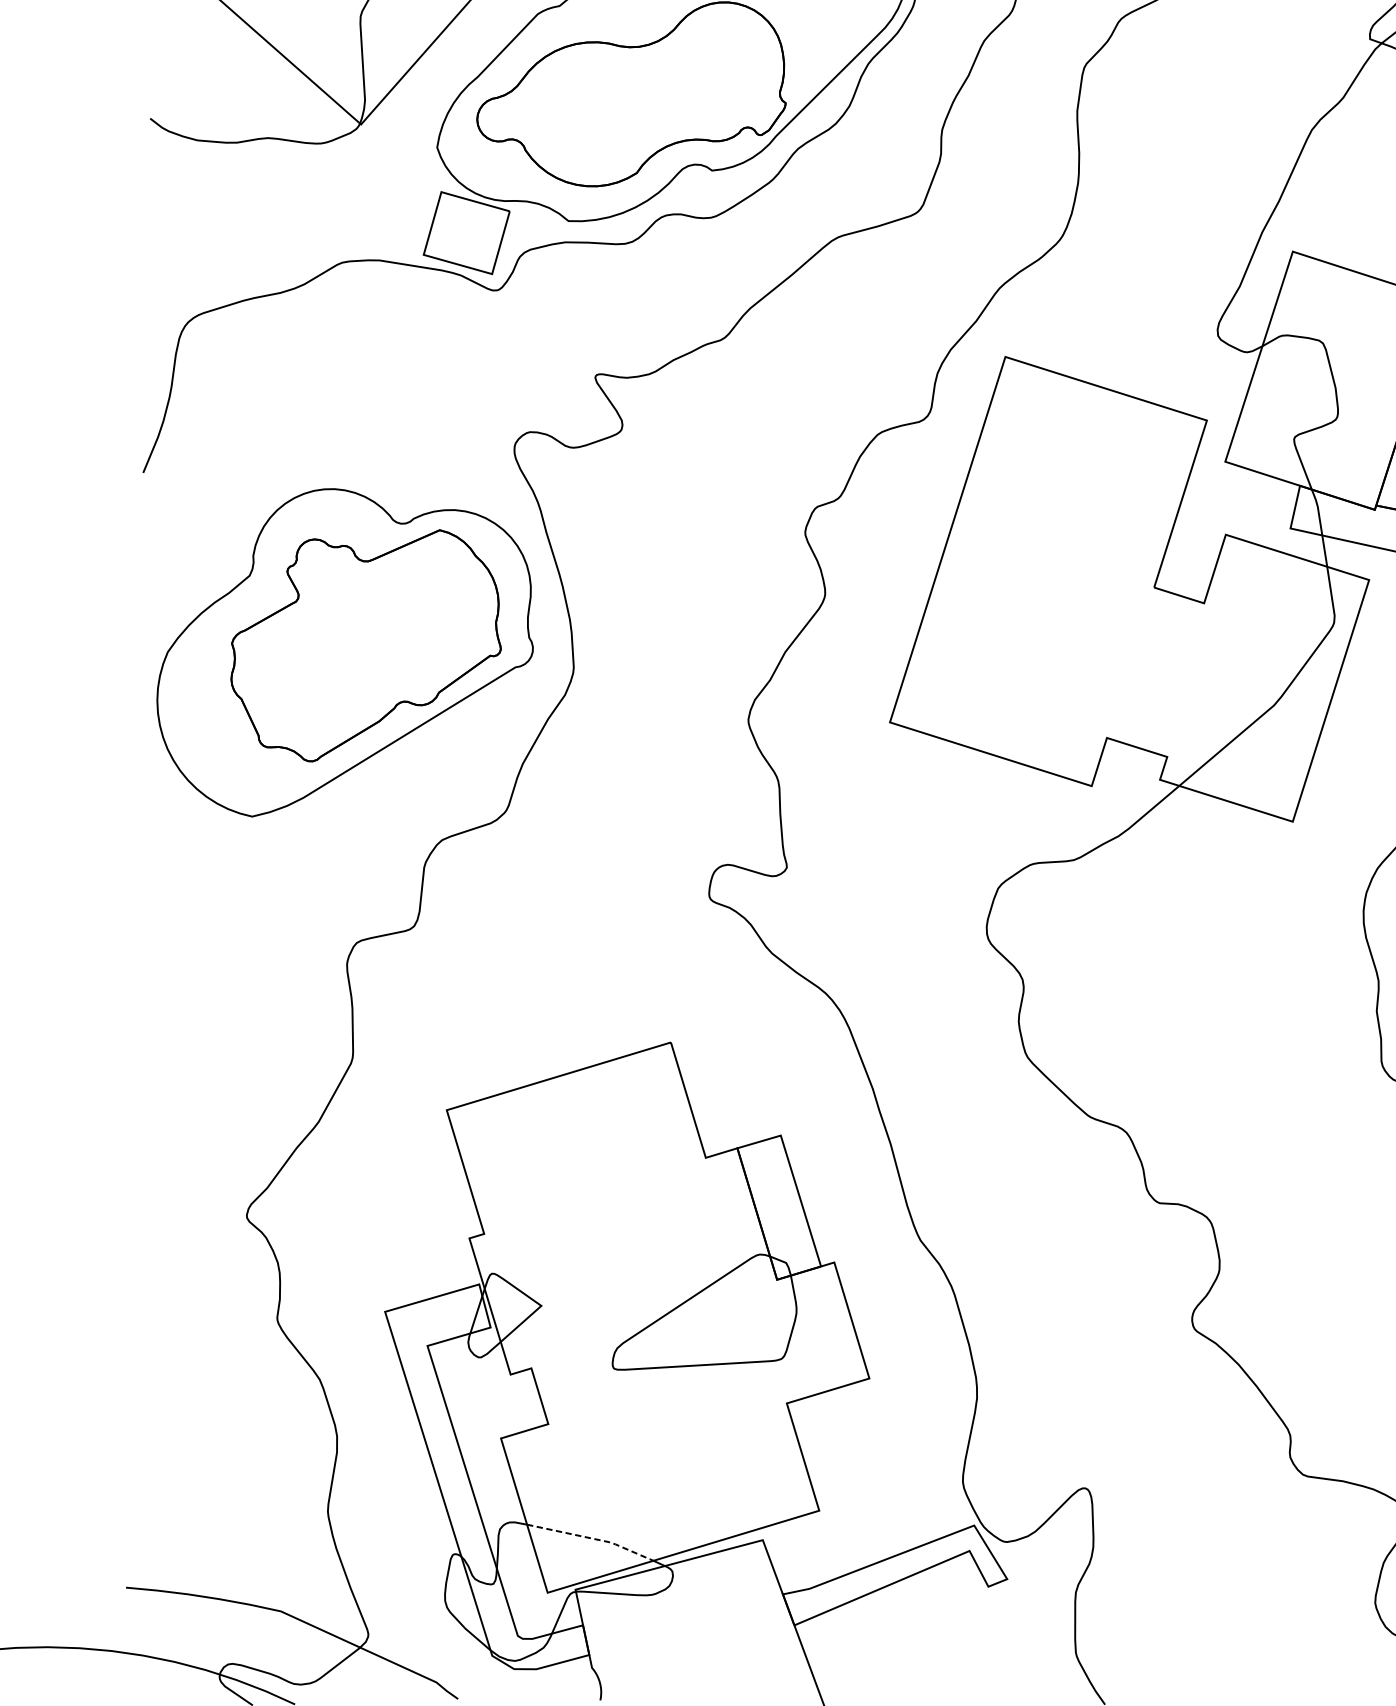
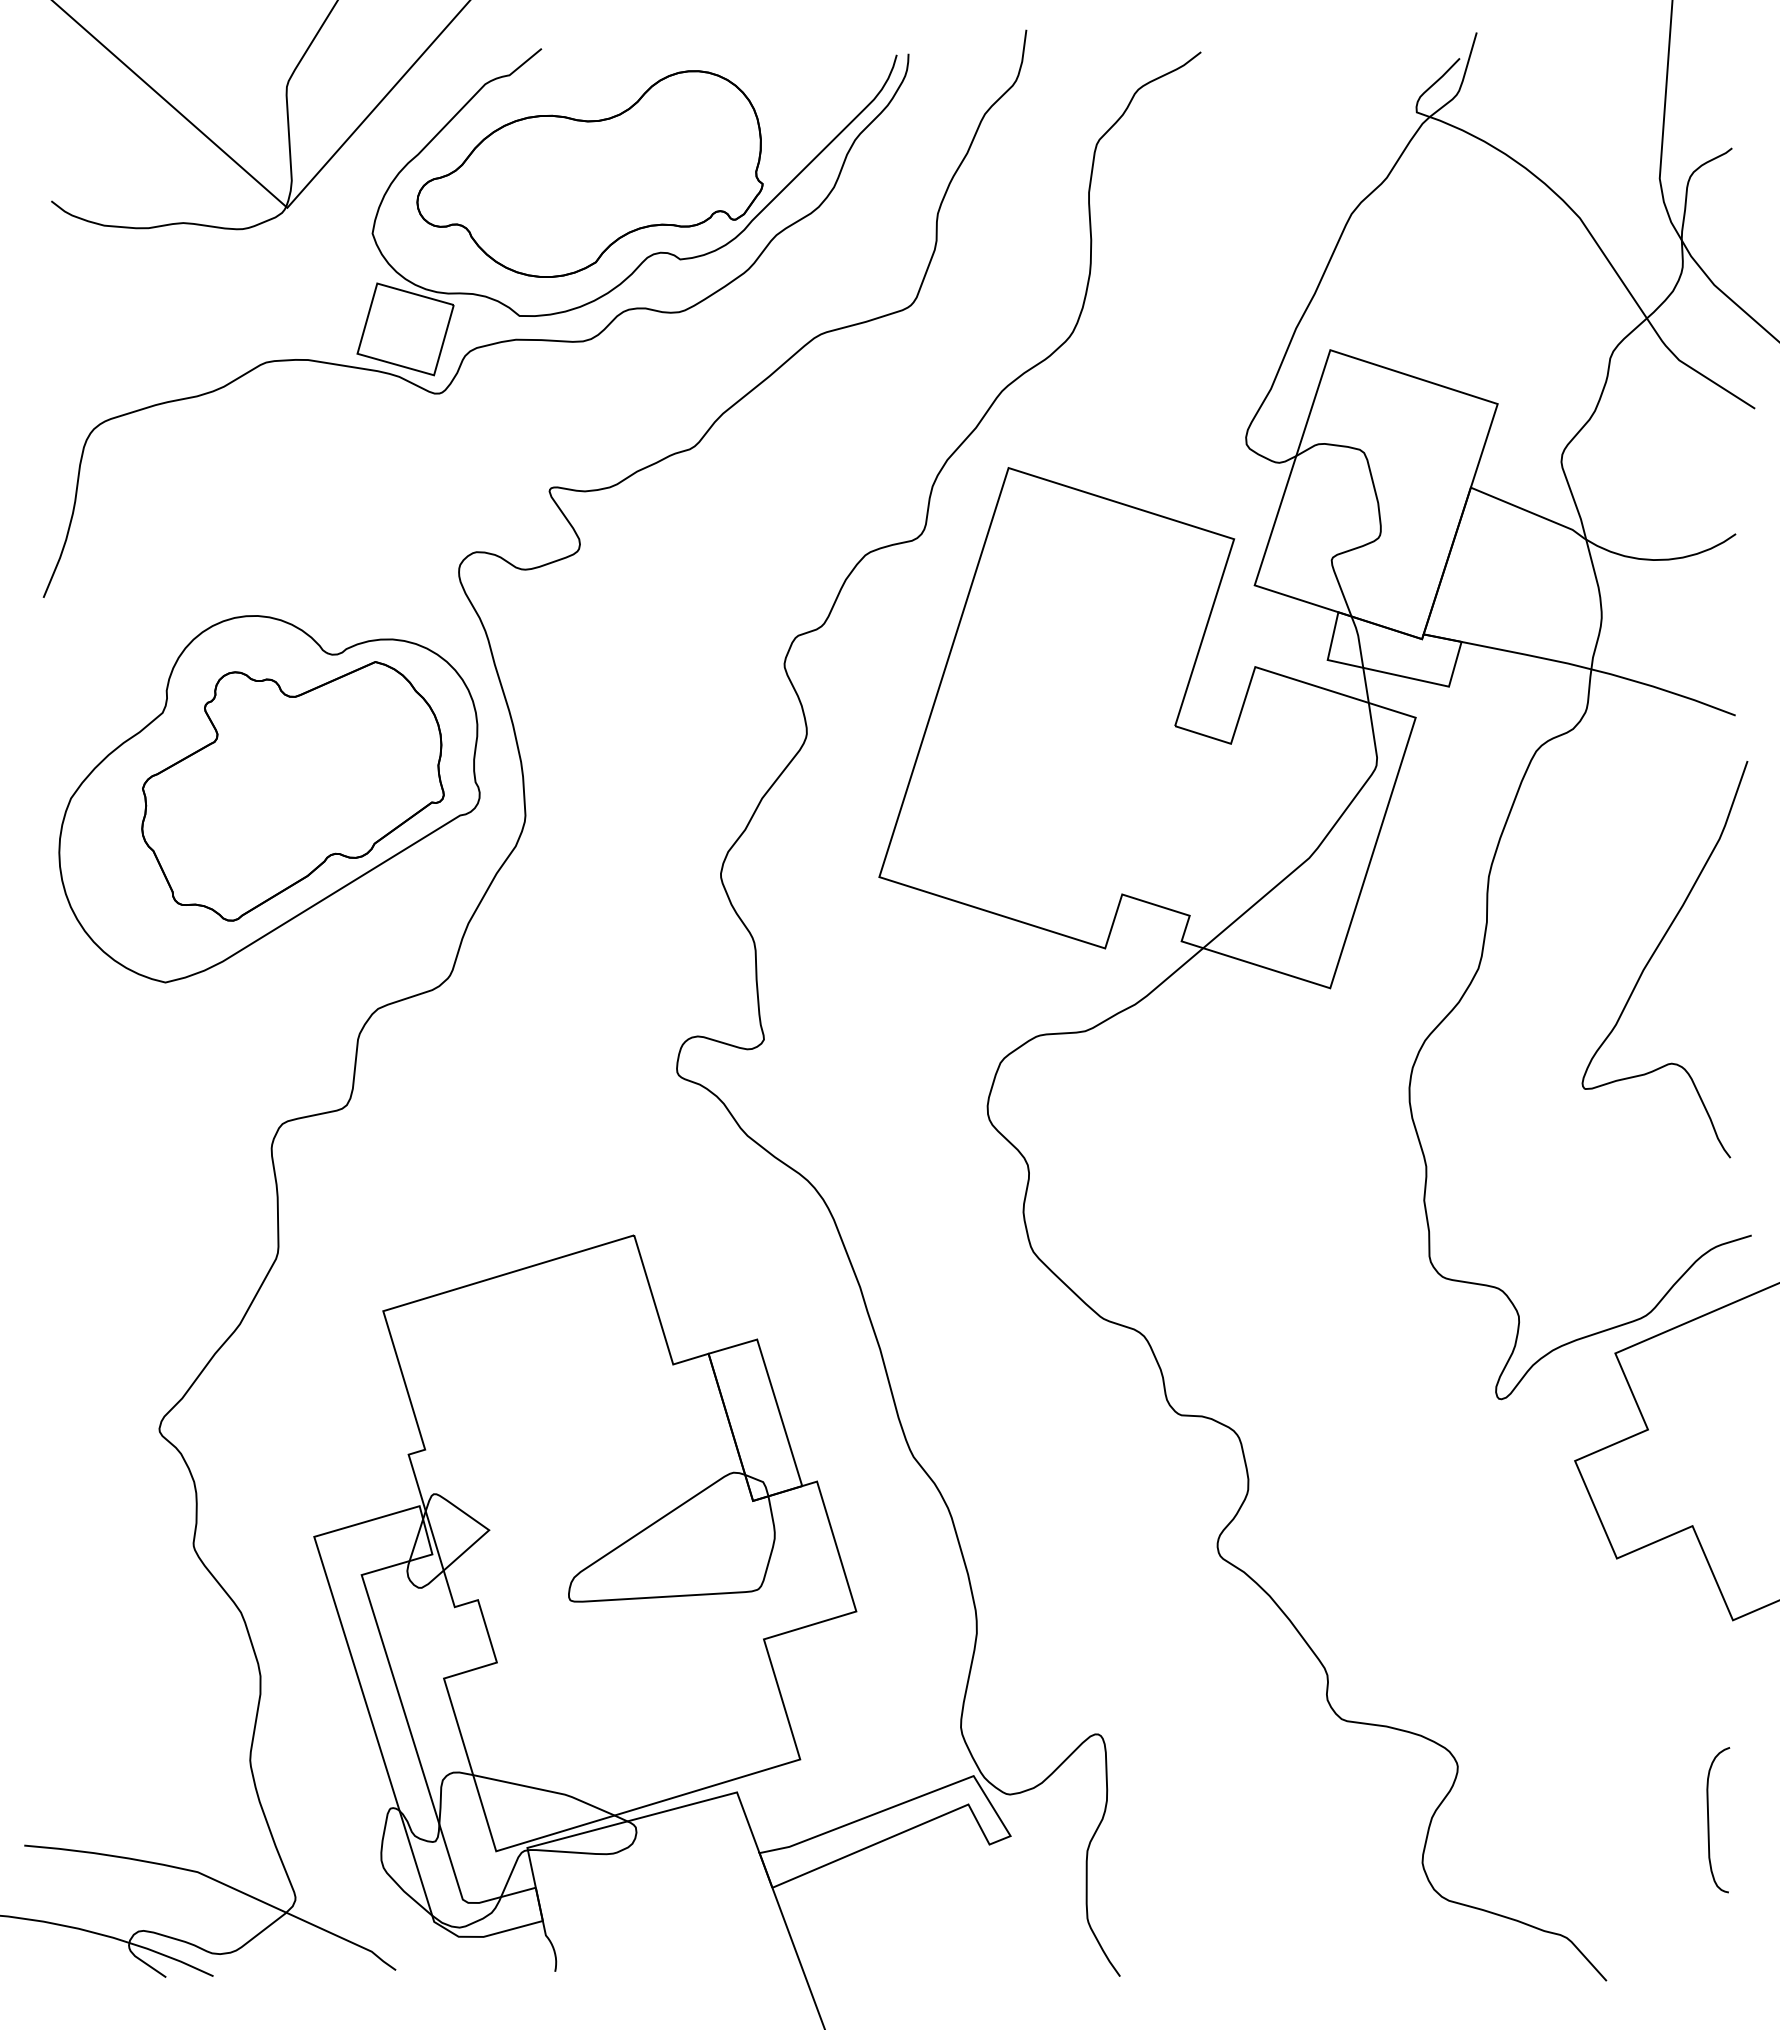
line: (593, 1538) -> (547, 1790), dashed -> solid

